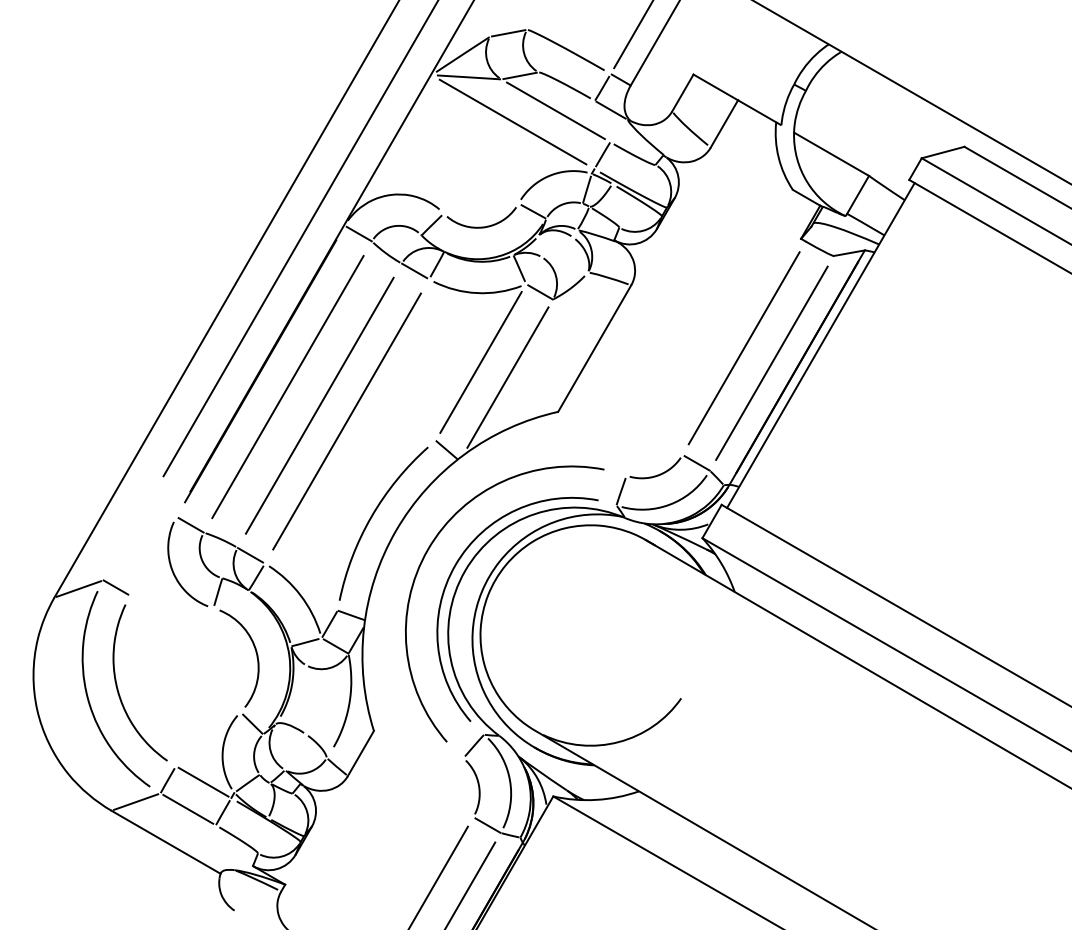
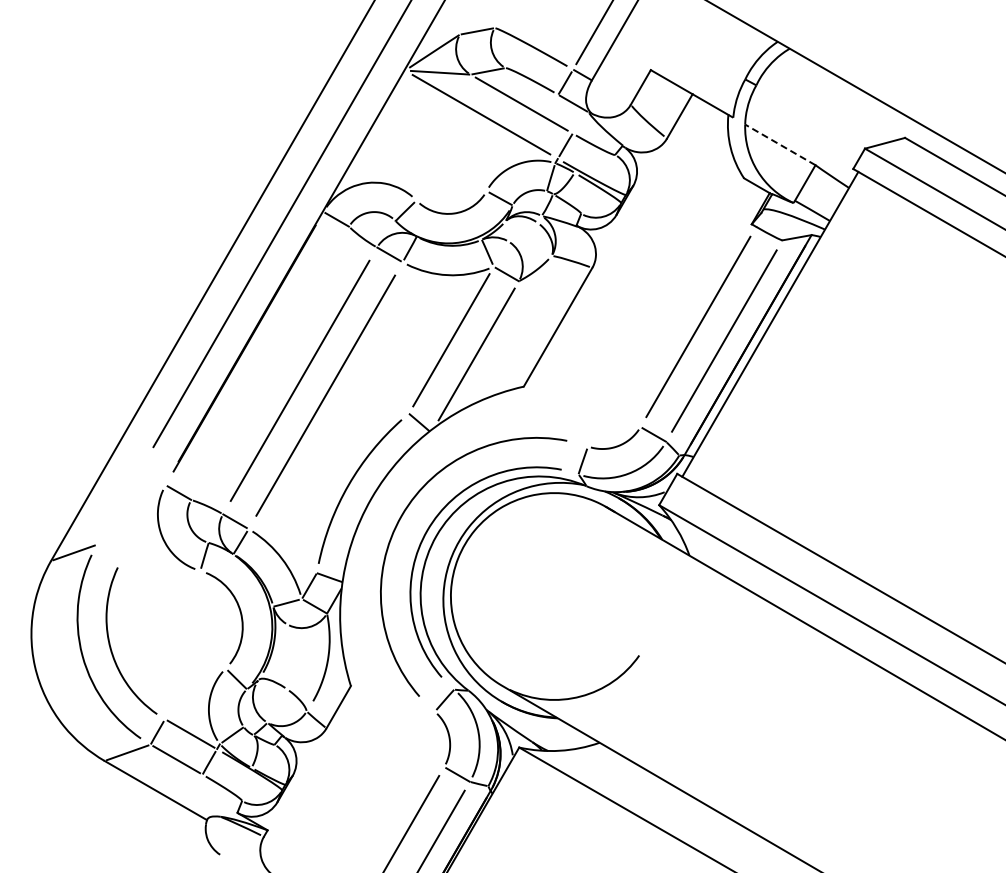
line: (831, 153) -> (780, 144), solid -> dashed
line: (288, 387) -> (270, 363), removed
line: (115, 587) -> (108, 551), removed

